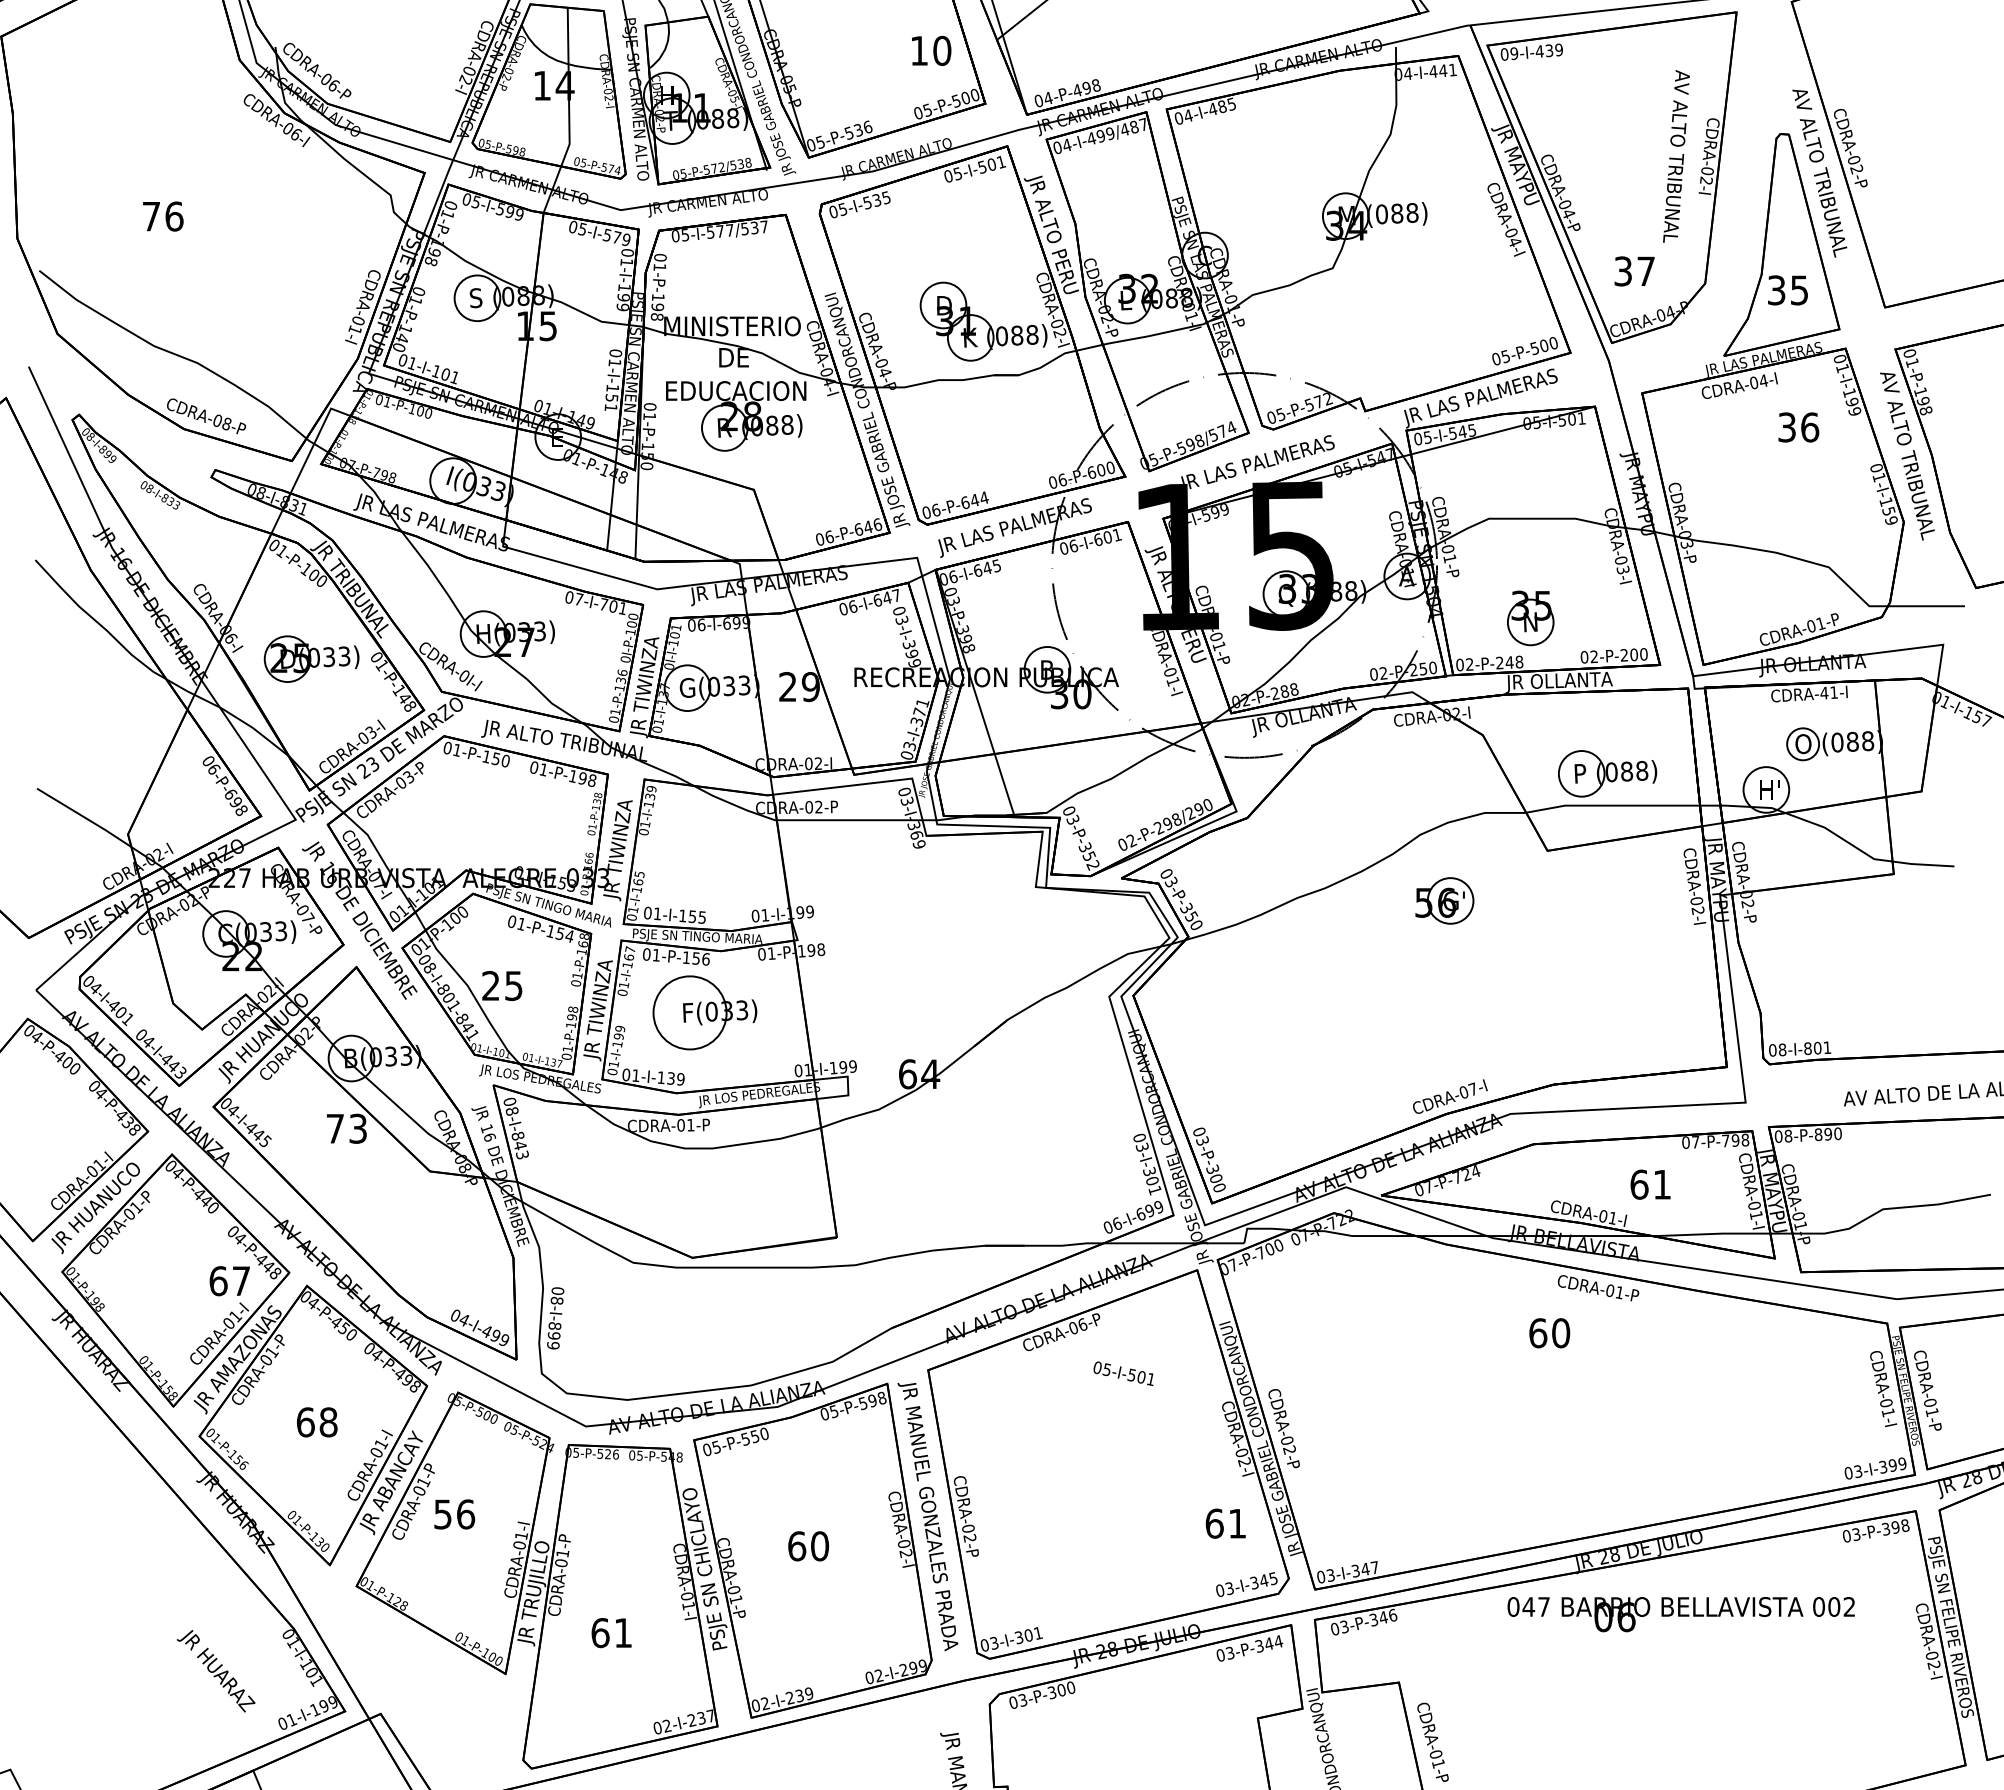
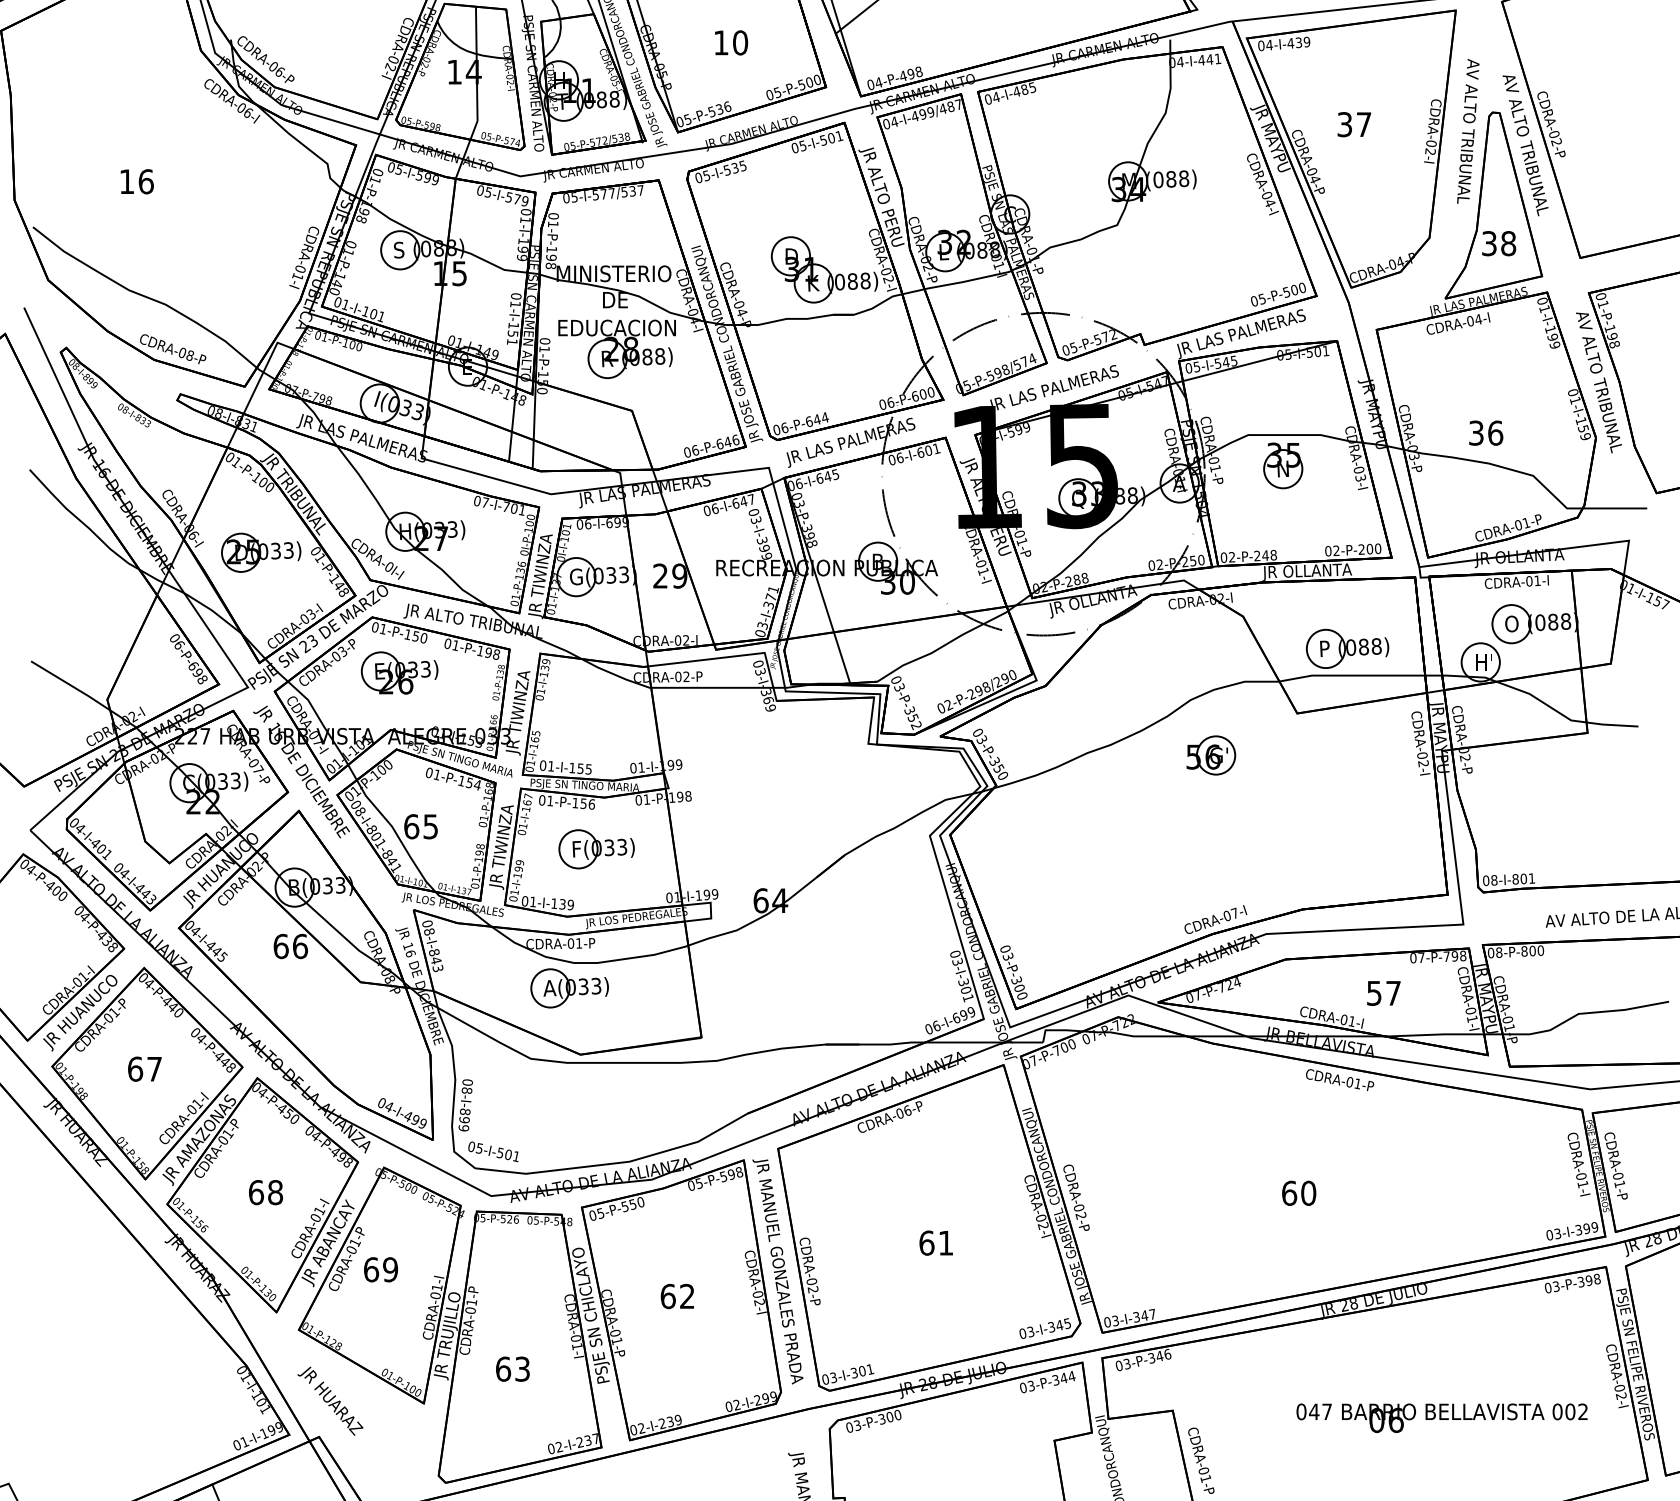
text: (931, 50) -> (731, 42), moved
text: (1514, 53) -> (1269, 45), 09-I-439 -> 04-I-439
text: (1676, 156) -> (1468, 131), moved
text: (151, 216) -> (127, 181), 76 -> 16
text: (1634, 271) -> (1354, 124), moved
text: (1799, 290) -> (1508, 243), 35 -> 38
text: (1798, 427) -> (1485, 433), moved
part: (1530, 618) -> (1283, 465), moved
text: (1824, 692) -> (1529, 580), CDRA-41-I -> CDRA-01-I
circle: (1802, 744) -> (1511, 624), size x1.43
part: (476, 802) -> (399, 672), added
text: (491, 985) -> (412, 826), 25 -> 65
circle: (689, 1012) -> (578, 849), size x0.62
text: (346, 1128) -> (290, 946), 73 -> 66
text: (1827, 1134) -> (1532, 951), 08-P-890 -> 08-P-800
part: (679, 1178) -> (569, 988), added
text: (1650, 1184) -> (1383, 993), 61 -> 57
text: (229, 1281) -> (144, 1069), moved
text: (1549, 1333) -> (1298, 1193), moved
text: (1123, 1373) -> (493, 1151), moved
text: (454, 1514) -> (381, 1269), 56 -> 69
text: (1225, 1523) -> (935, 1243), moved
text: (820, 1546) -> (687, 1296), 60 -> 62
text: (1680, 1614) -> (1441, 1418), moved
text: (622, 1633) -> (521, 1369), 61 -> 63
text: (216, 1671) -> (330, 1401), moved

